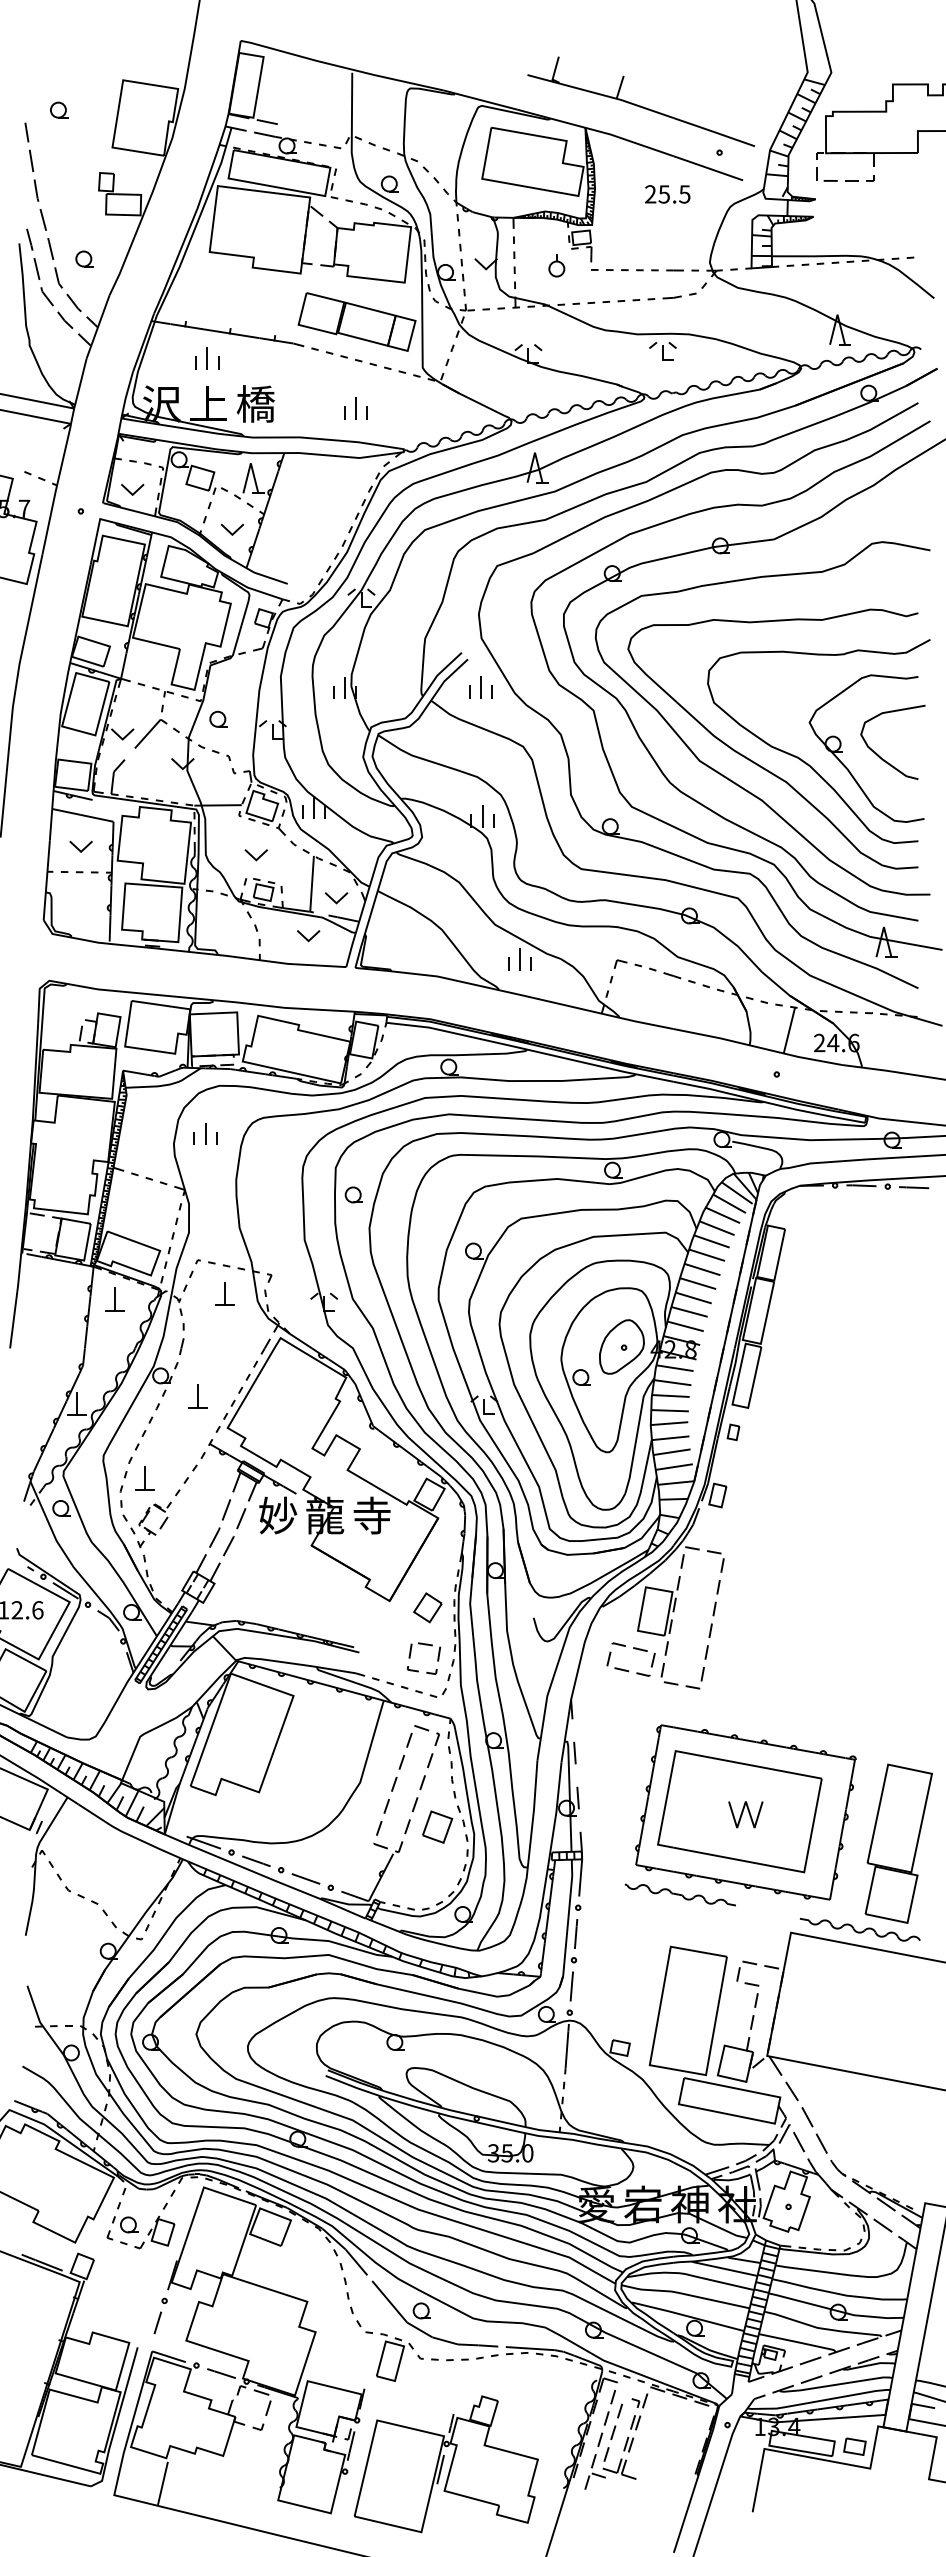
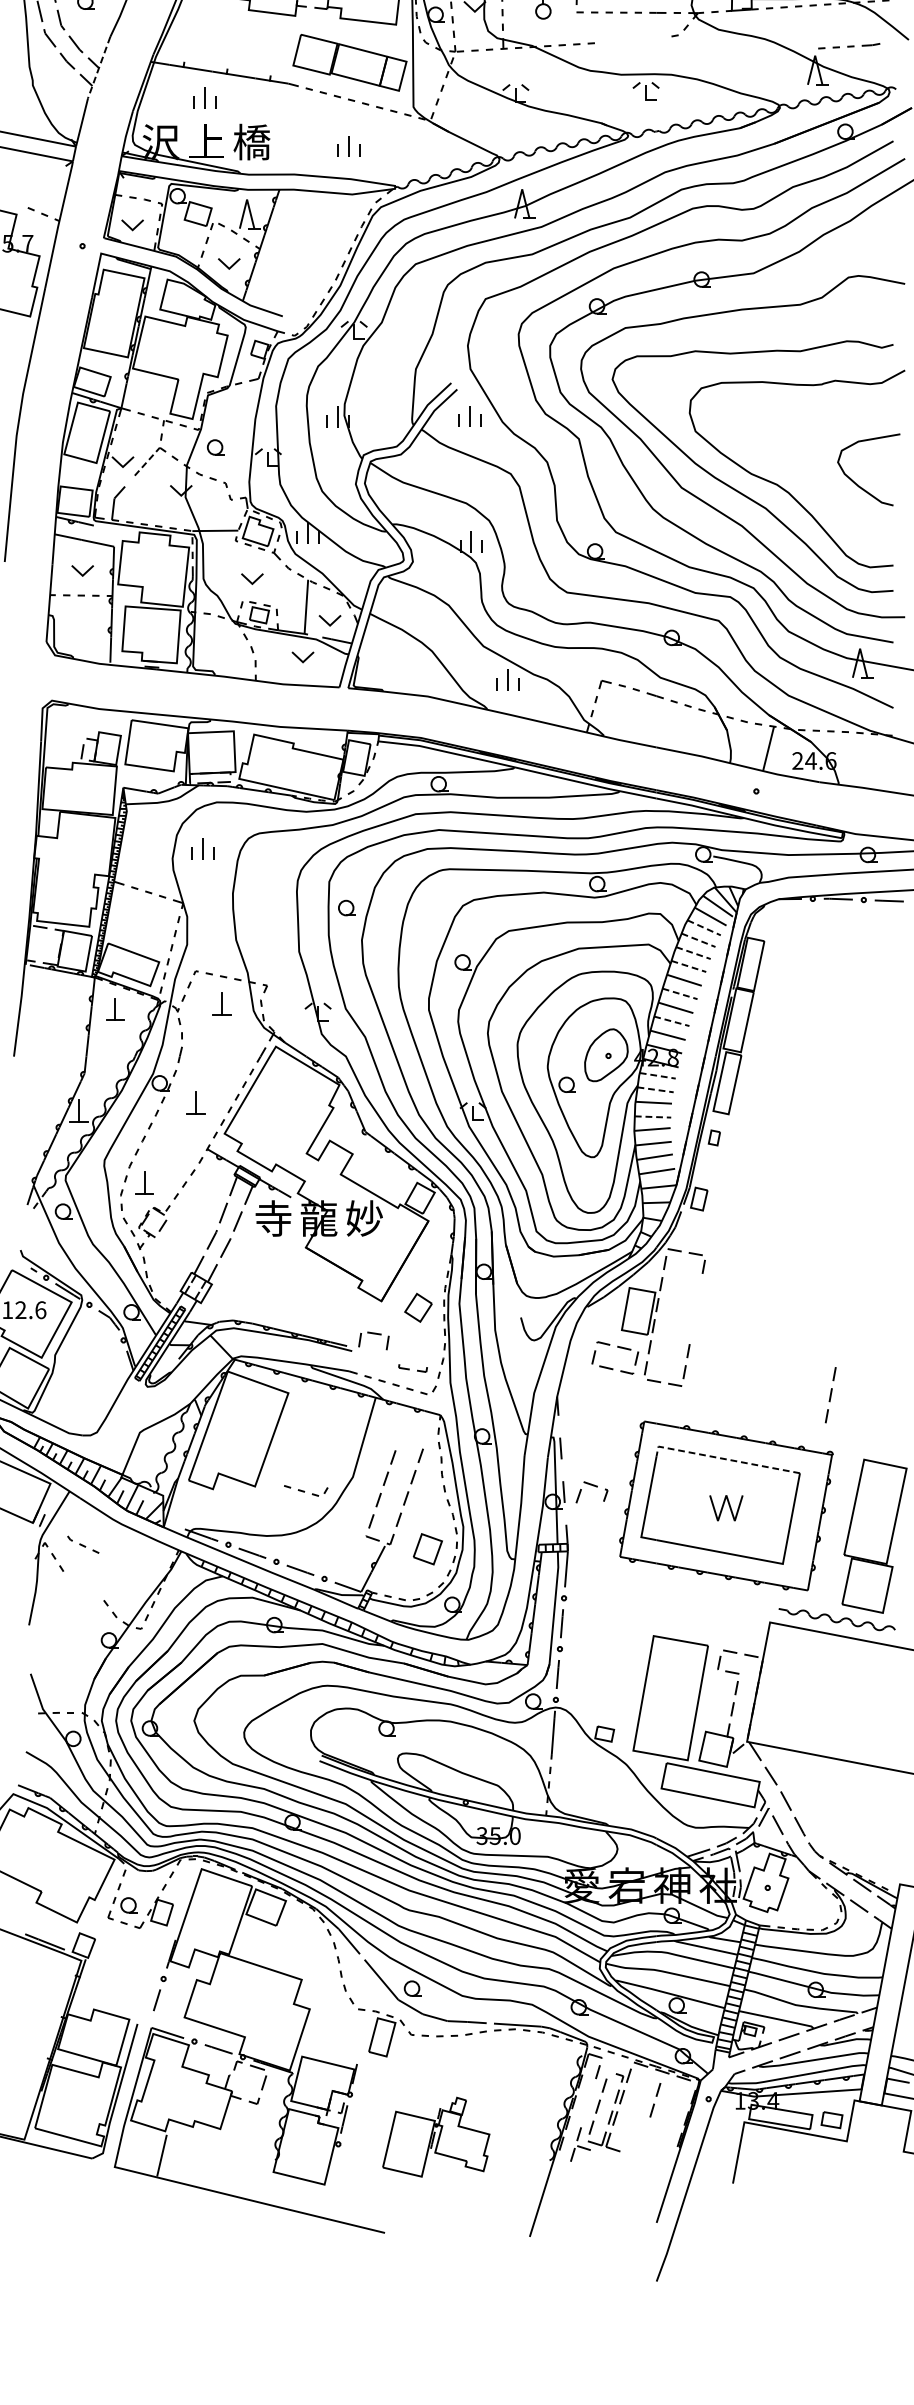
part: (649, 298) -> (849, 45), moved
line: (98, 326) -> (99, 67), solid -> dashed
line: (148, 733) -> (147, 461), solid -> dashed
part: (842, 751) -> (819, 478), removed
line: (722, 1215) -> (703, 927), solid -> dashed
line: (717, 1228) -> (698, 940), solid -> dashed
line: (711, 1241) -> (693, 953), solid -> dashed
line: (707, 1255) -> (689, 966), solid -> dashed
line: (698, 1283) -> (680, 993), solid -> dashed
line: (689, 1311) -> (671, 1020), solid -> dashed
line: (675, 1368) -> (658, 1076), solid -> dashed
line: (672, 1382) -> (655, 1089), solid -> dashed
line: (670, 1410) -> (653, 1116), solid -> dashed
text: (278, 1515) -> (273, 1218), 妙 -> 寺
text: (372, 1515) -> (364, 1218), 寺 -> 妙
part: (714, 1608) -> (830, 1394), moved
part: (424, 1651) -> (373, 1340), moved
part: (424, 1730) -> (593, 1486), moved
line: (742, 1763) -> (723, 1458), solid -> dashed
part: (311, 1796) -> (305, 1490), added
part: (437, 1826) -> (427, 1548), moved
part: (679, 1894) -> (662, 1585), removed
part: (81, 1895) -> (83, 1544), moved
line: (603, 2425) -> (655, 2096), moved
part: (445, 2464) -> (435, 2137), size x0.6

